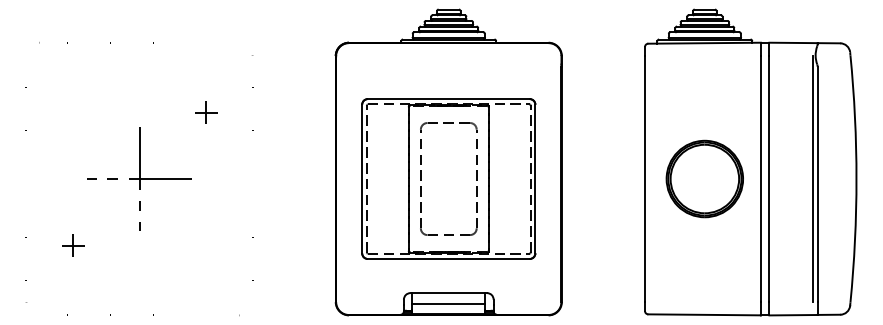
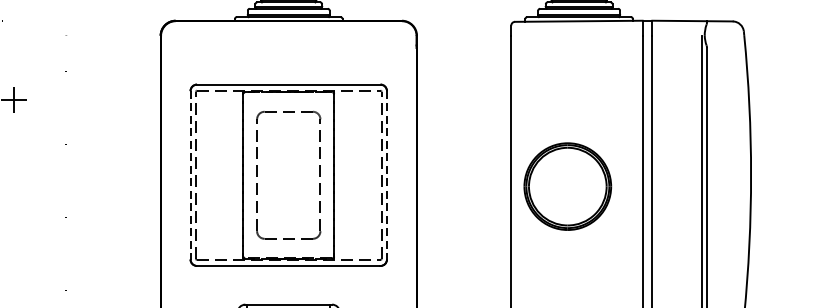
part: (704, 178) -> (567, 186), moved
line: (362, 179) -> (190, 175), solid -> dashed
line: (535, 179) -> (387, 175), solid -> dashed

